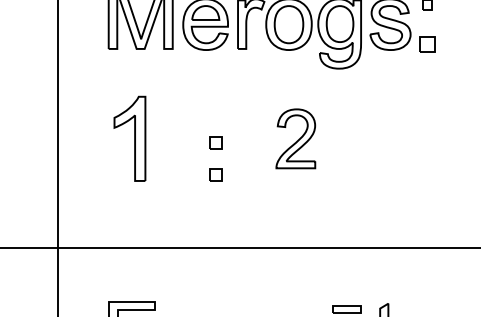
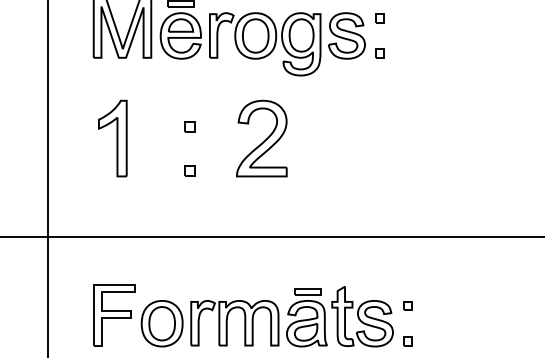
part: (426, 44) -> (379, 53), size x0.62
part: (295, 138) -> (261, 138), size x1.43
part: (215, 142) -> (189, 126), moved

